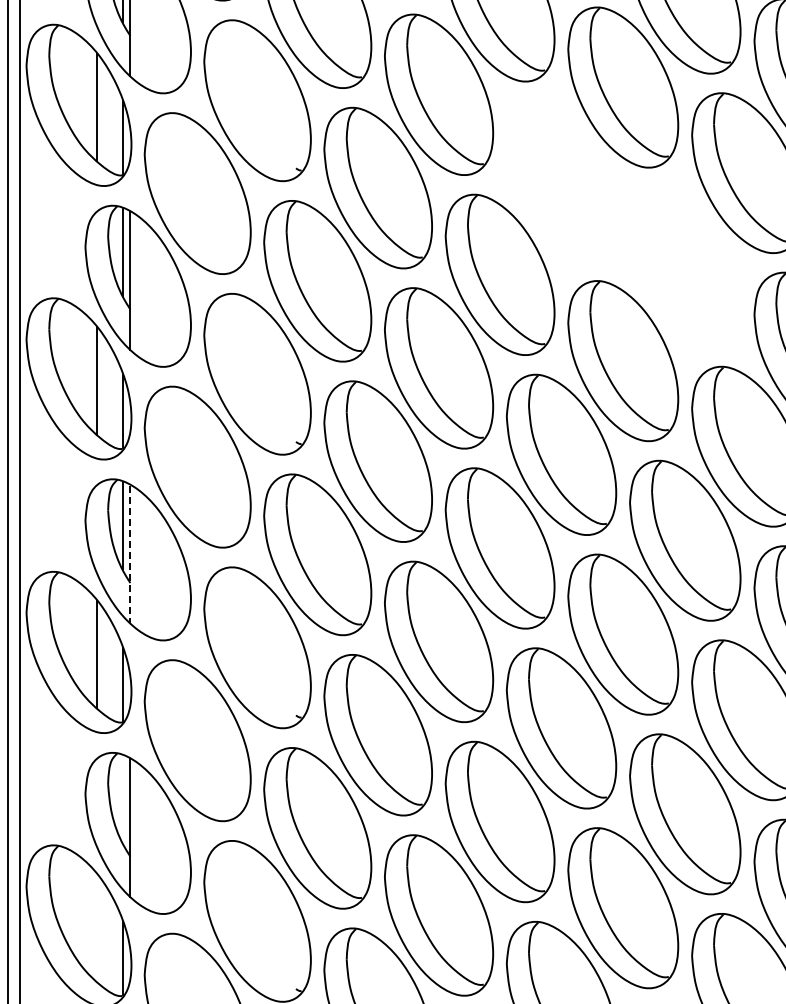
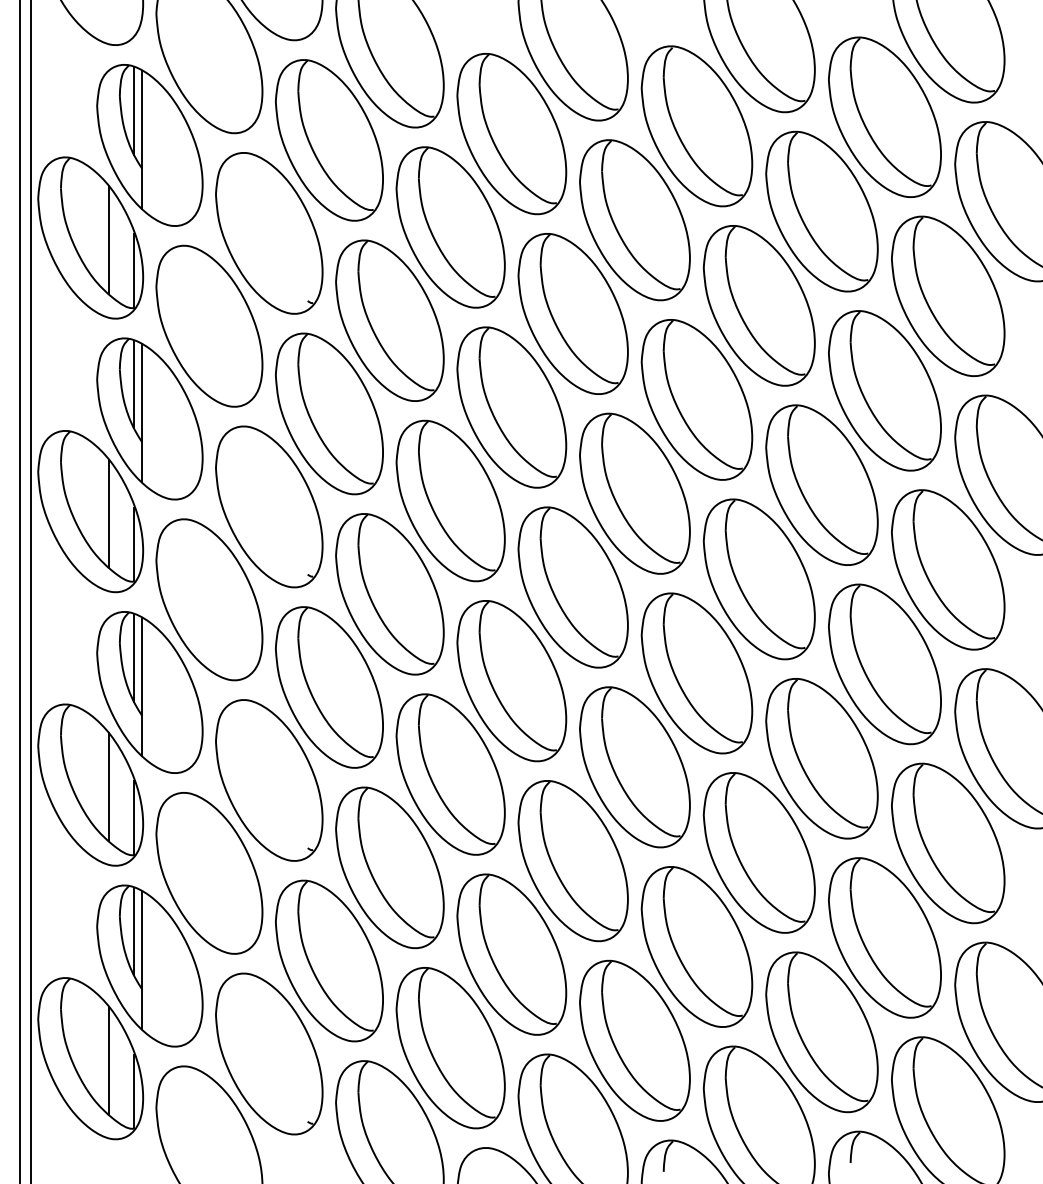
part: (560, 180) -> (572, 313), added
part: (684, 266) -> (696, 399), added
line: (130, 554) -> (142, 687), dashed -> solid
line: (122, 798) -> (134, 931), added
line: (96, 927) -> (108, 1060), added

